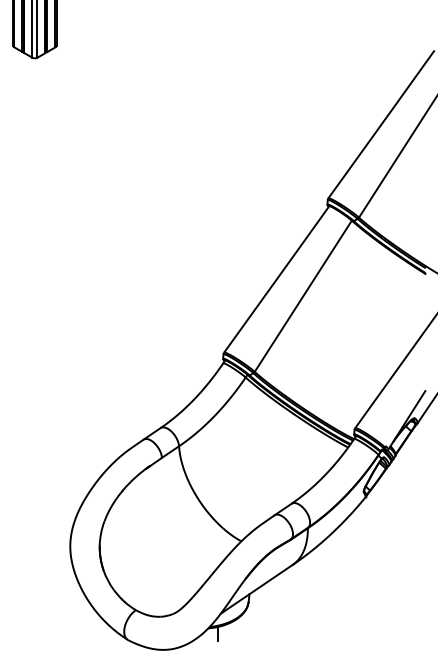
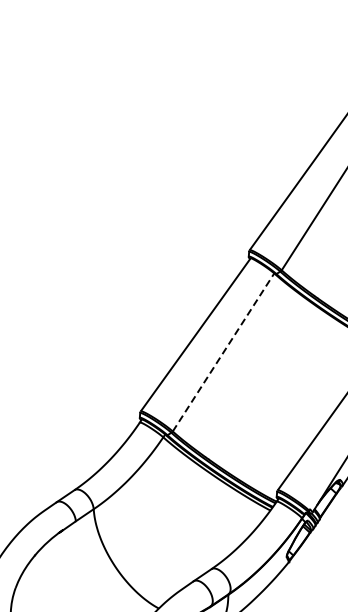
line: (303, 296) -> (223, 352), solid -> dashed

